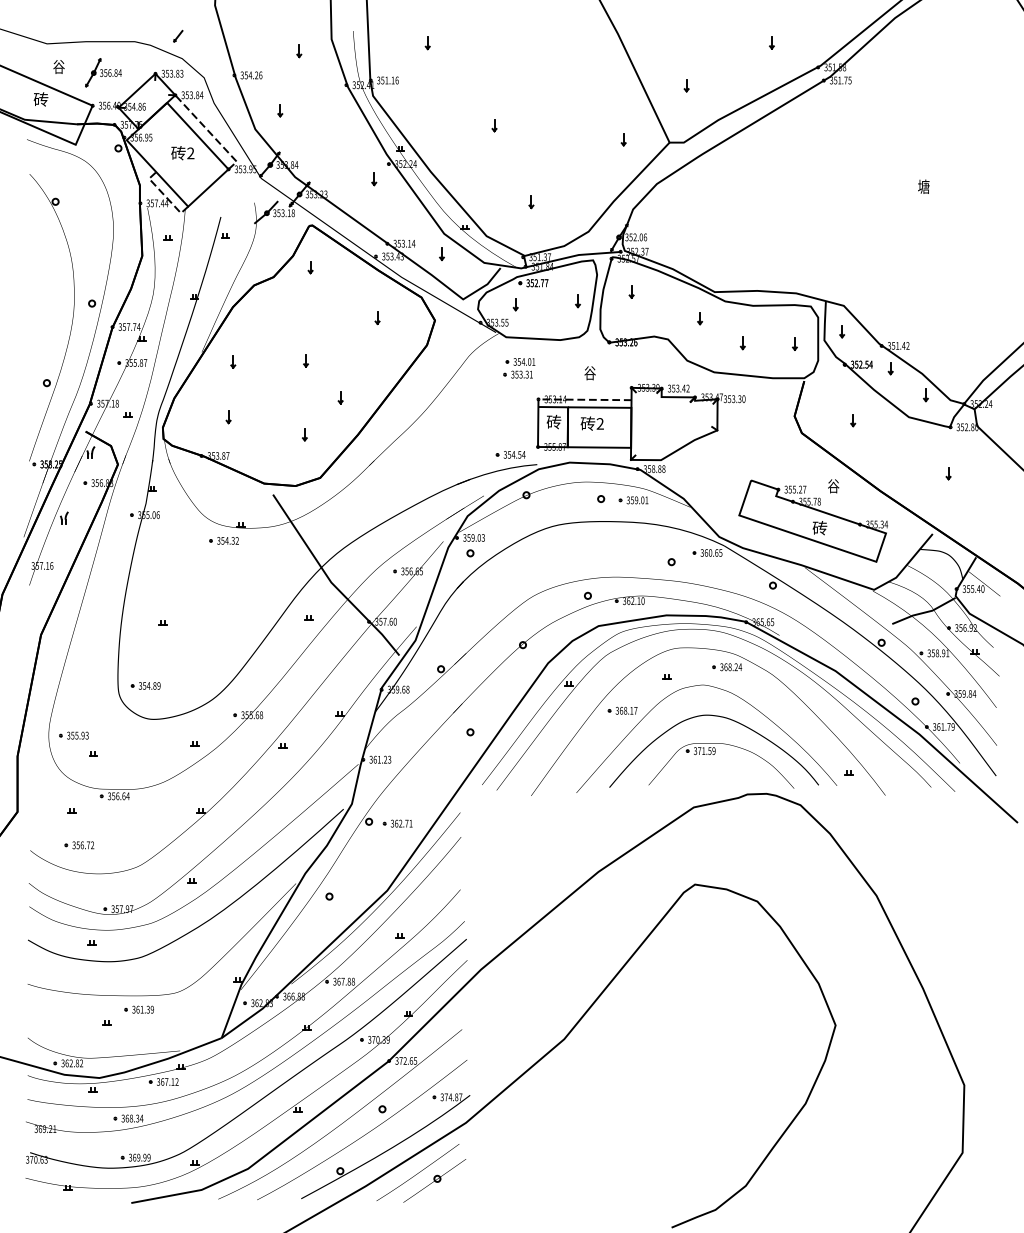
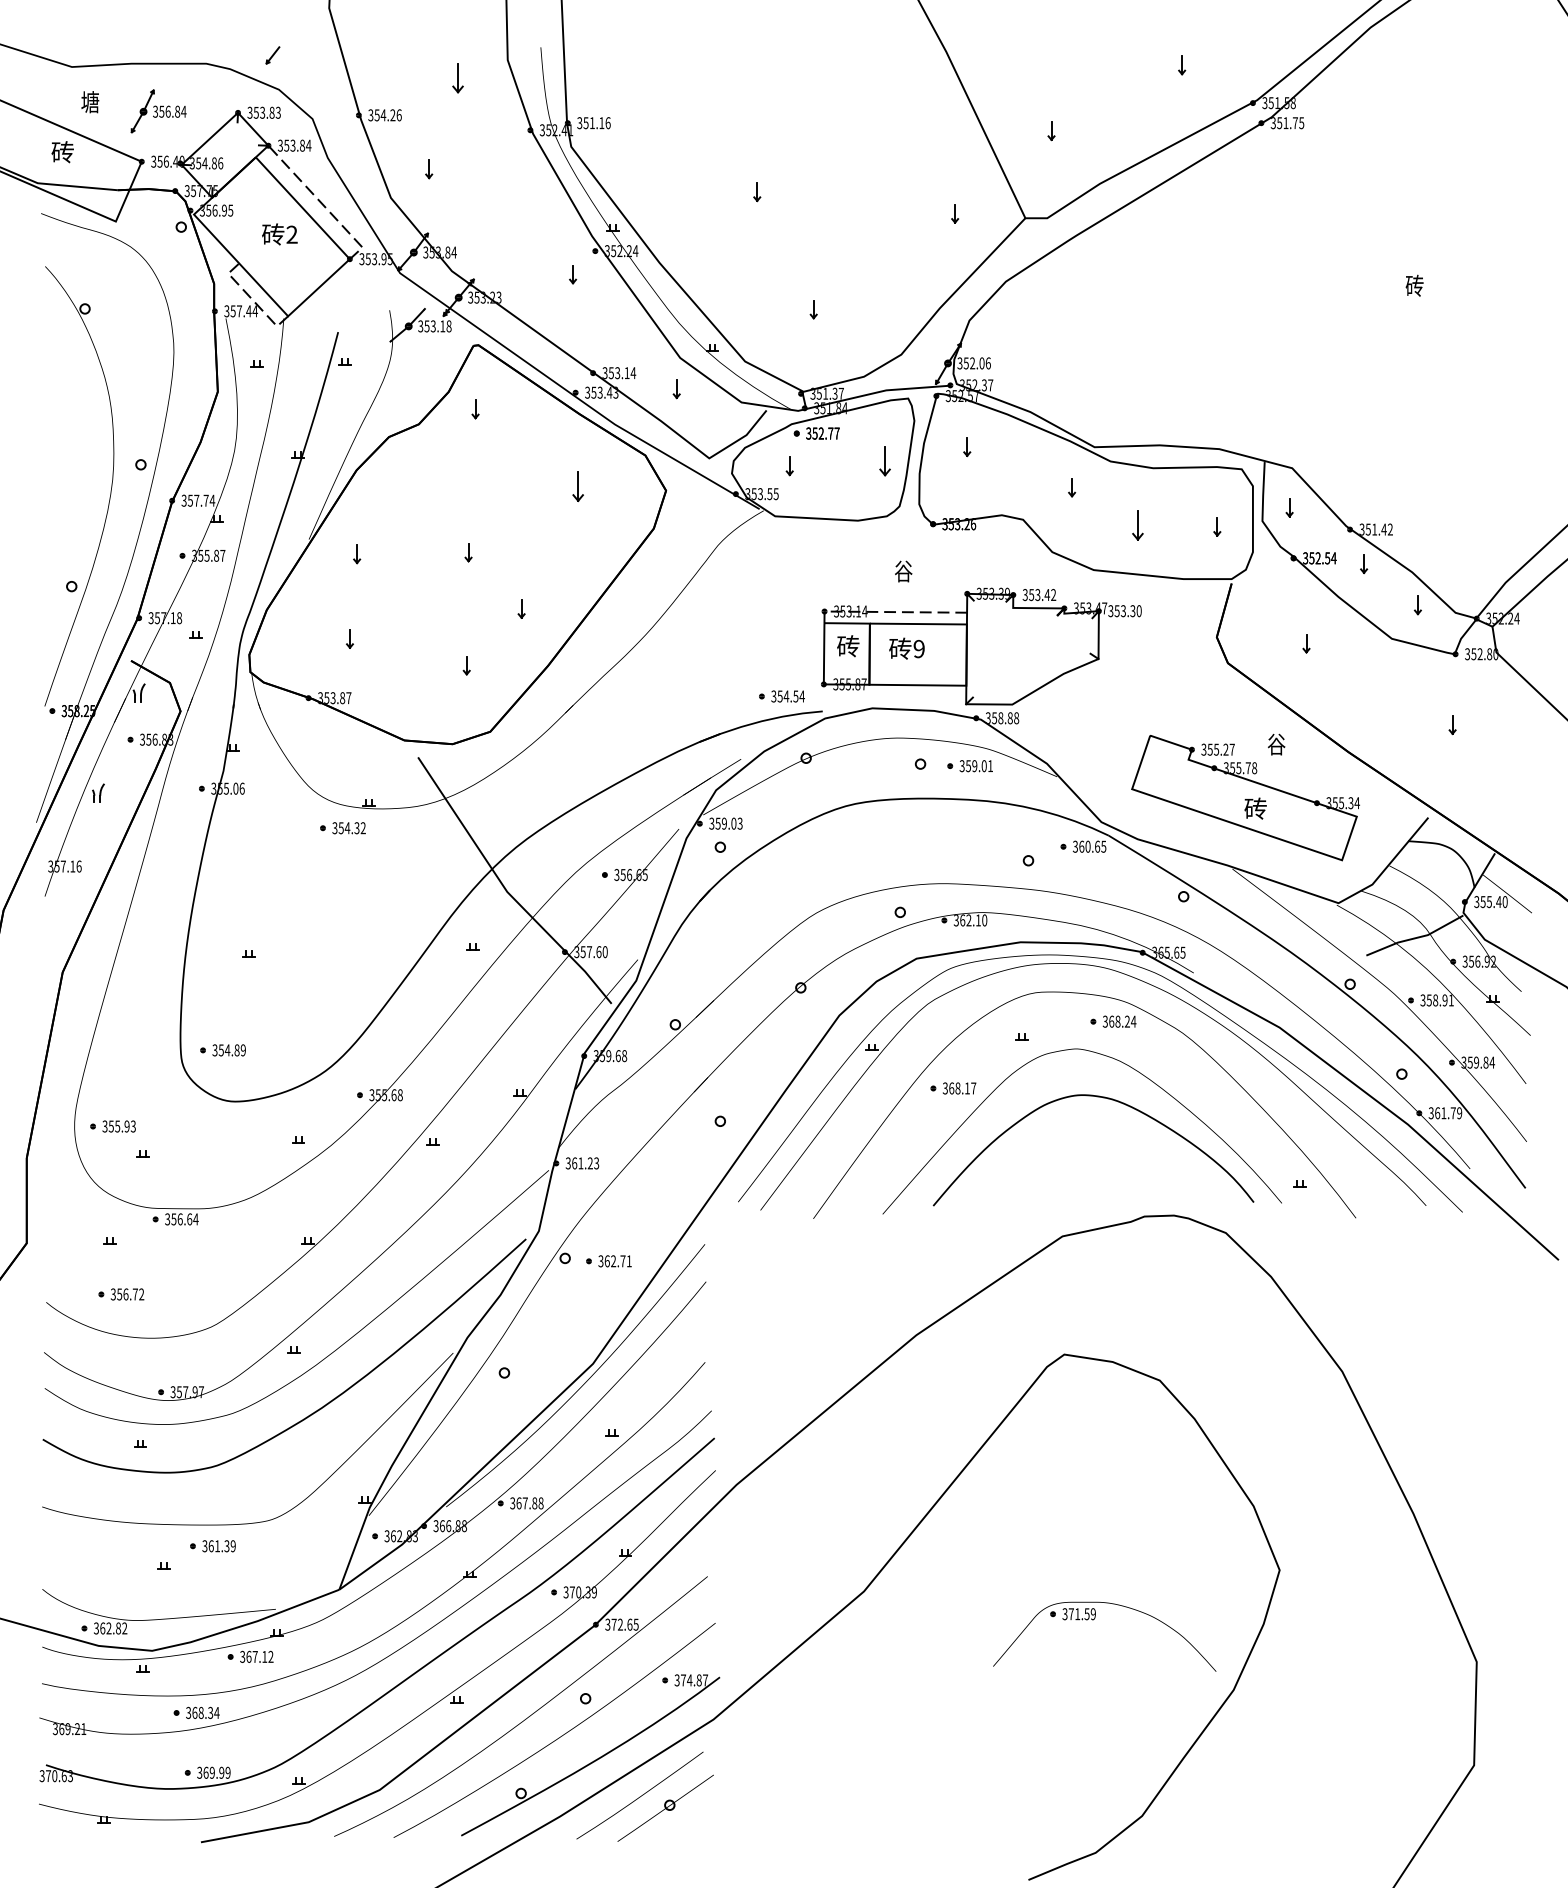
part: (427, 43) -> (654, 66), removed
part: (299, 51) -> (458, 78), size x1.6
text: (58, 66) -> (89, 101), 谷 -> 塘
text: (923, 186) -> (1414, 285), 塘 -> 砖
part: (577, 301) -> (884, 461), size x1.6
part: (377, 318) -> (578, 487), size x1.6
part: (742, 343) -> (1137, 525), size x1.6
part: (519, 368) -> (795, 564), removed
text: (599, 423) -> (918, 648), 2 -> 9
part: (714, 754) -> (1094, 1619), moved

